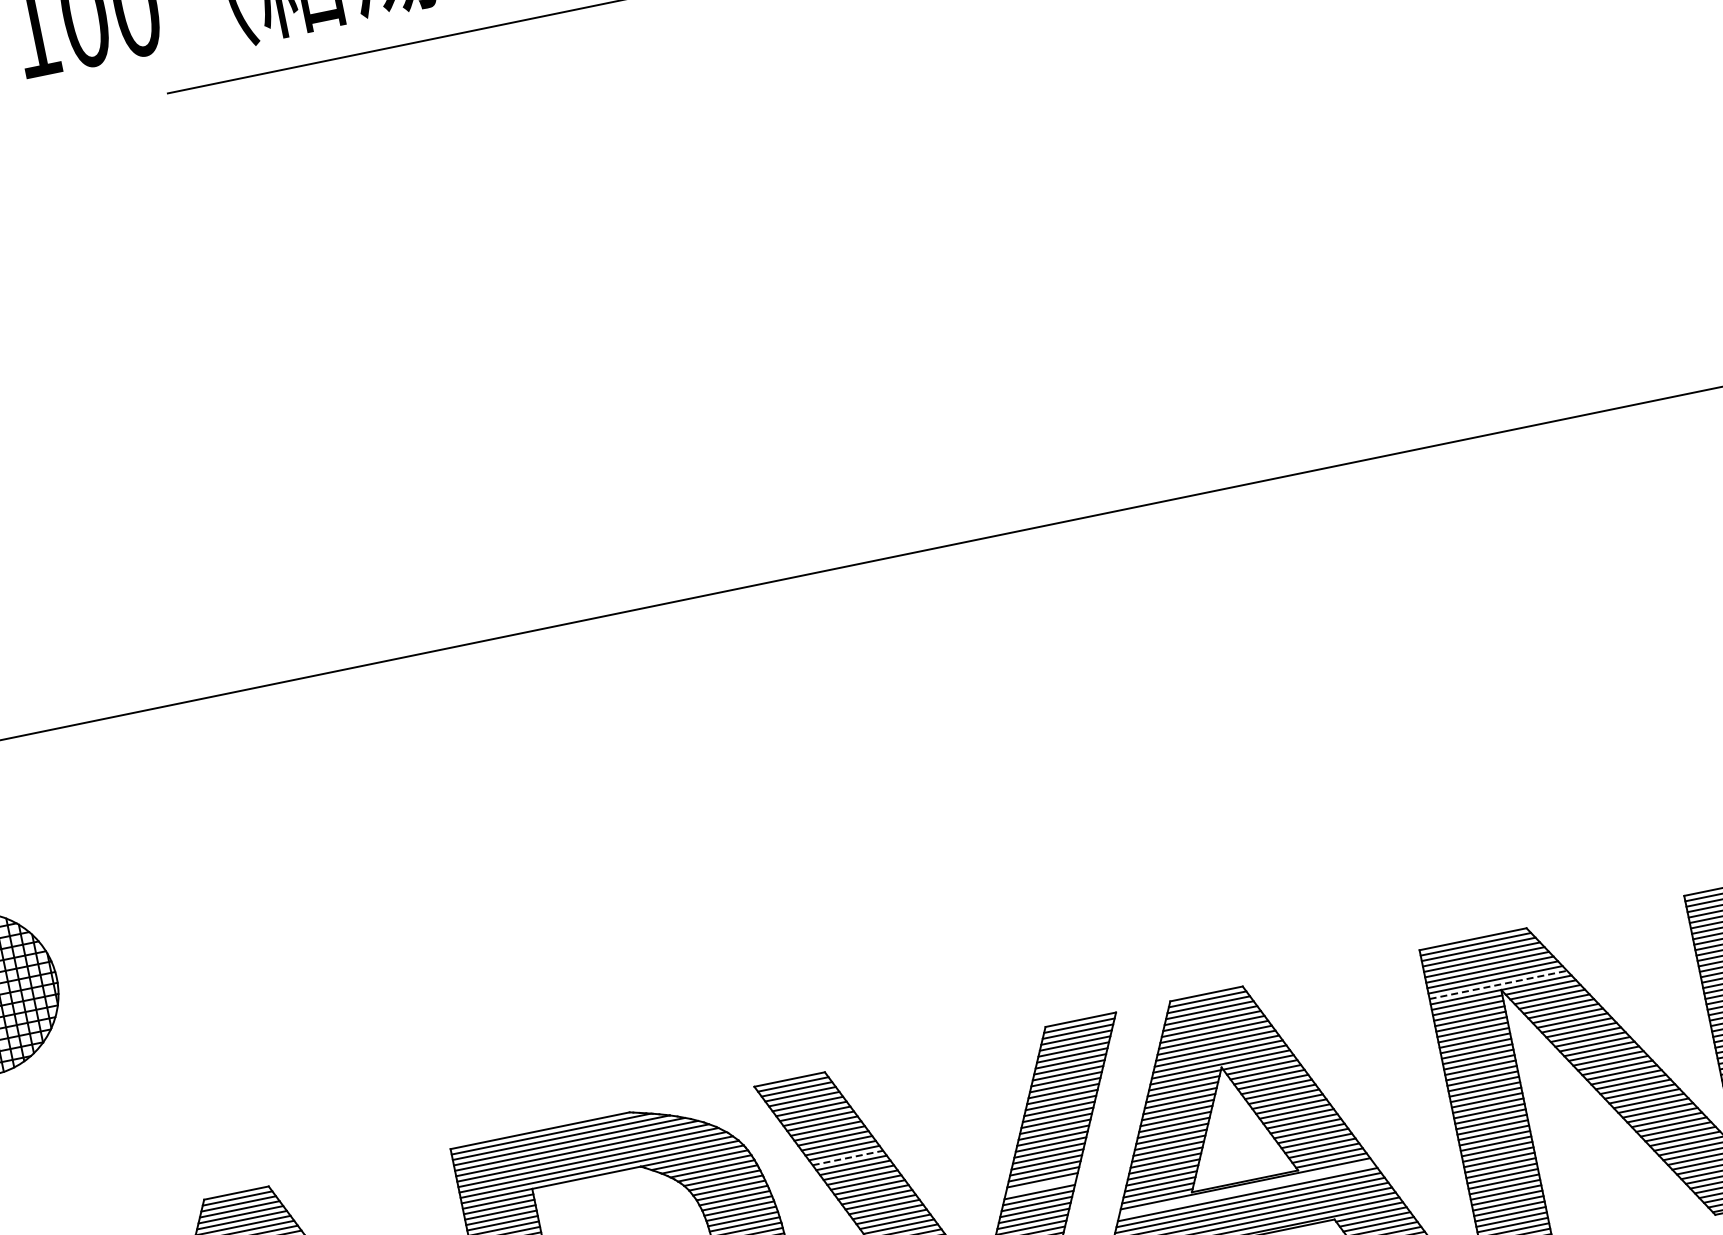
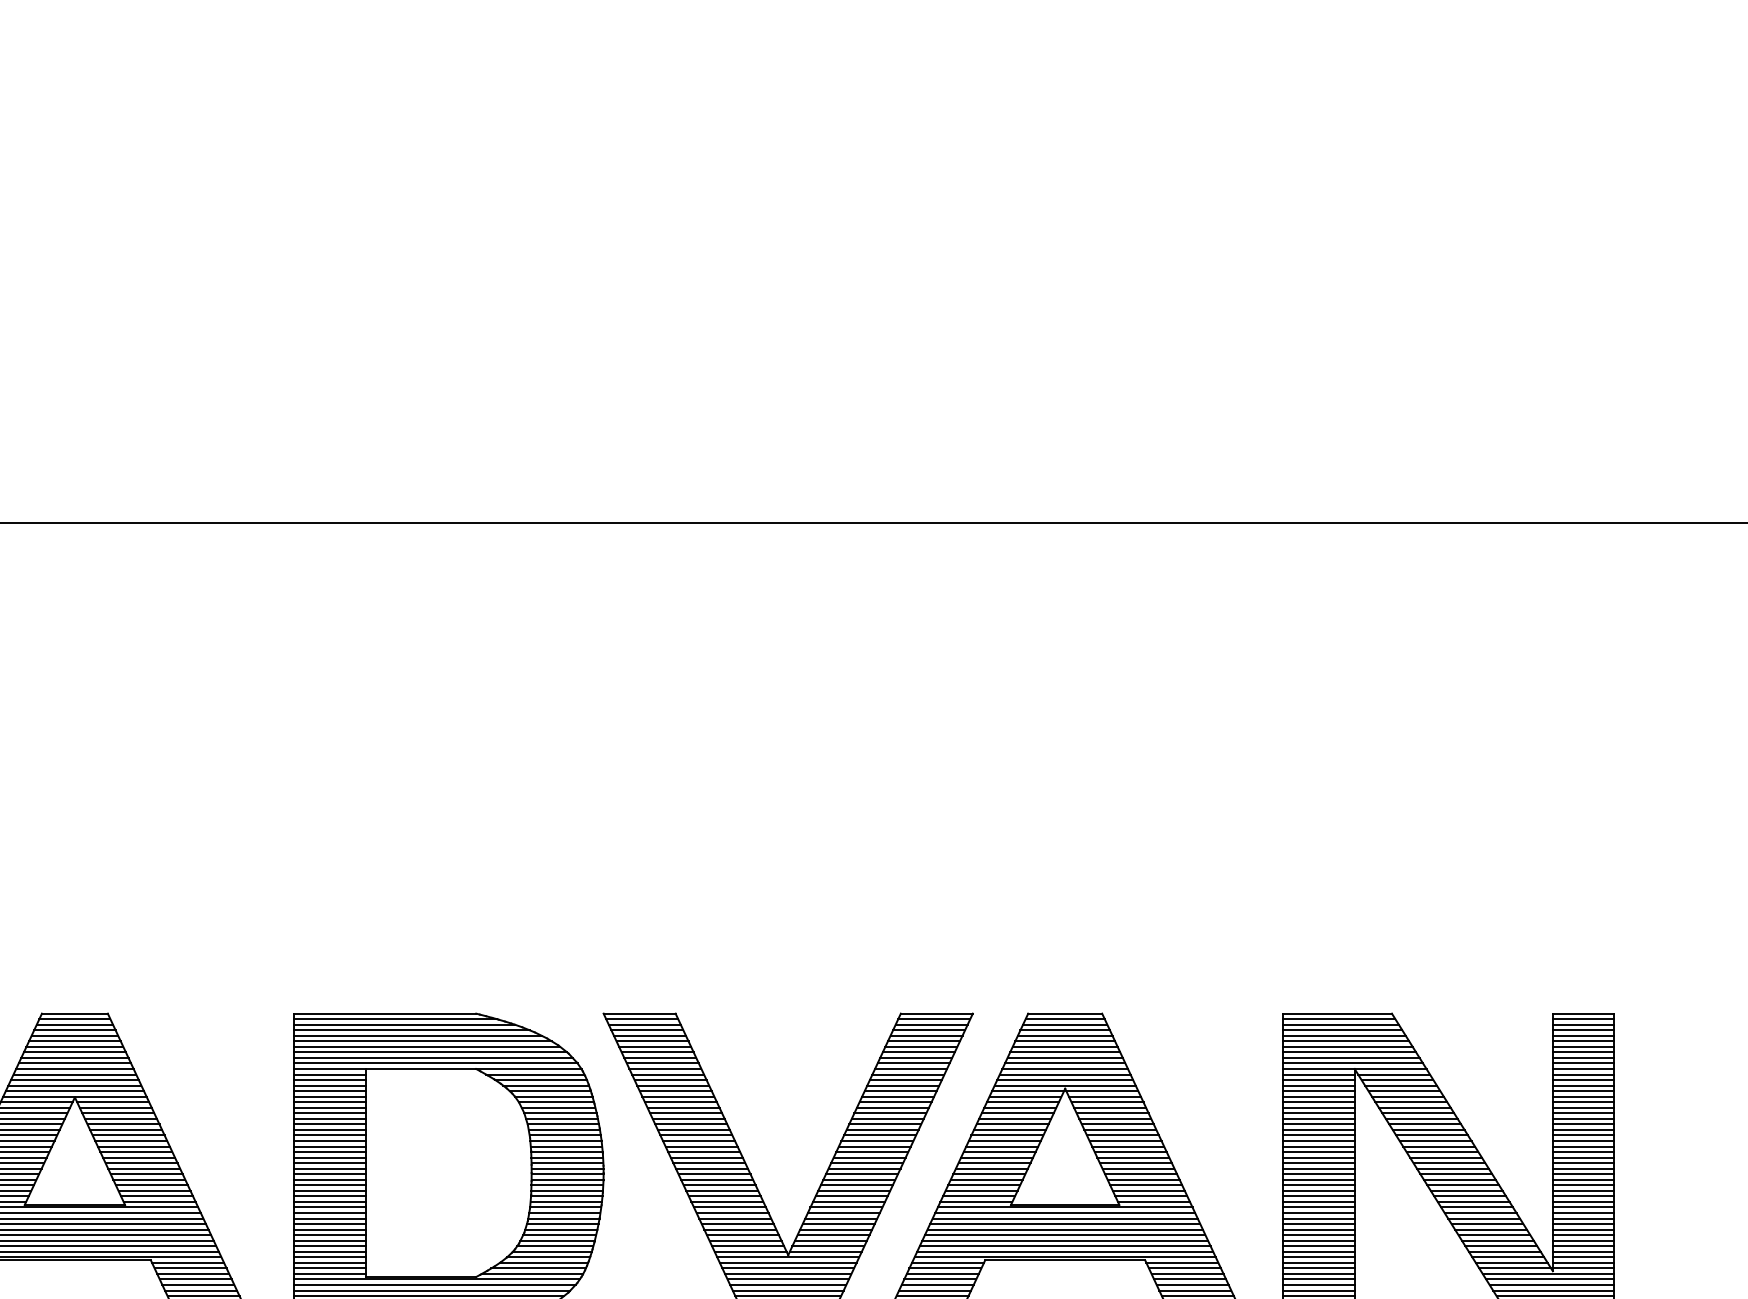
line: (1498, 984) -> (1353, 1063), dashed -> solid
line: (847, 1158) -> (680, 1102), dashed -> solid
line: (1041, 1185) -> (864, 1168), added
line: (1247, 1189) -> (1065, 1213), added

